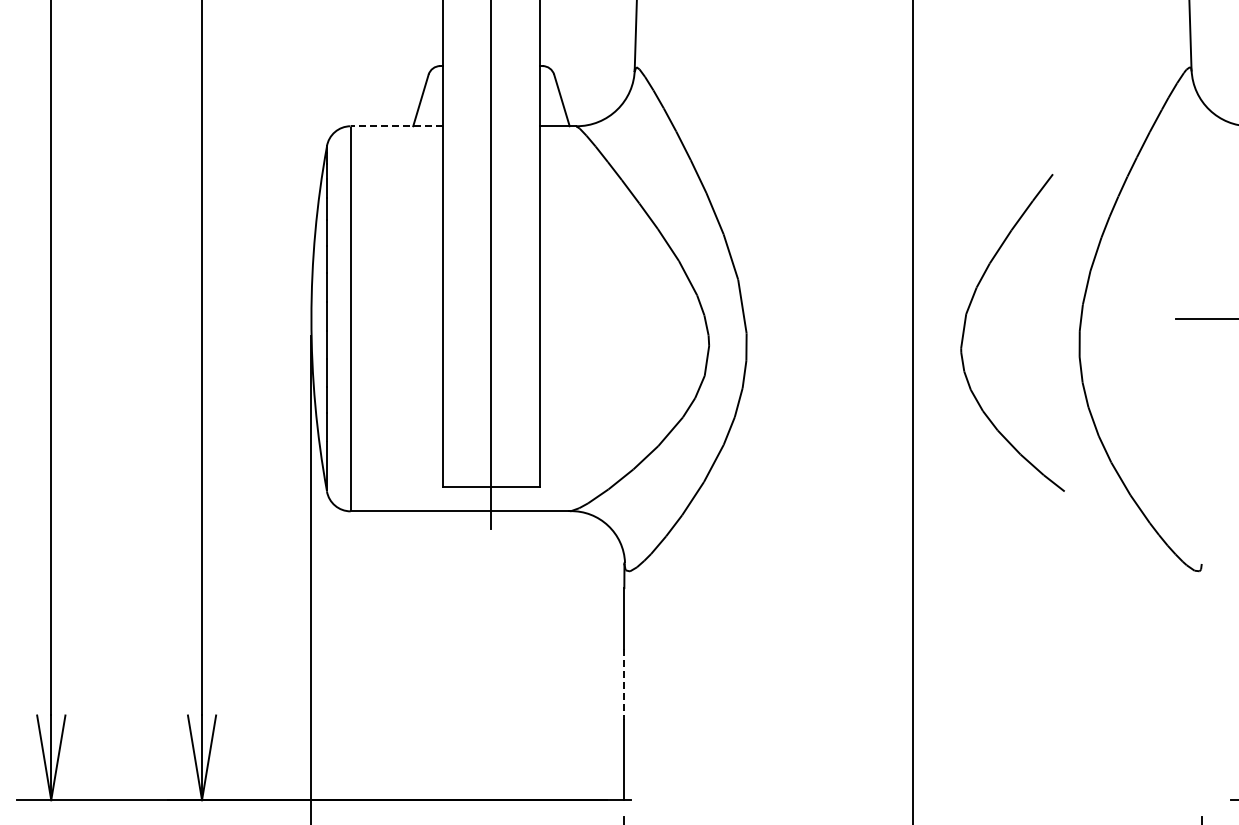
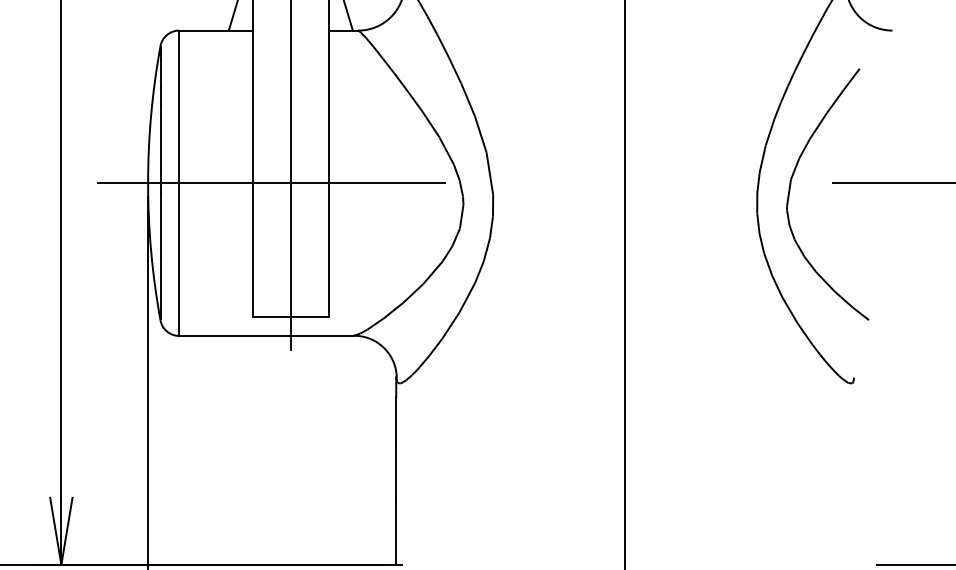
line: (396, 126) -> (215, 30), dashed -> solid
line: (466, 318) -> (271, 183), added
part: (965, 327) -> (790, 190), moved
line: (624, 684) -> (396, 473), dashed -> solid

